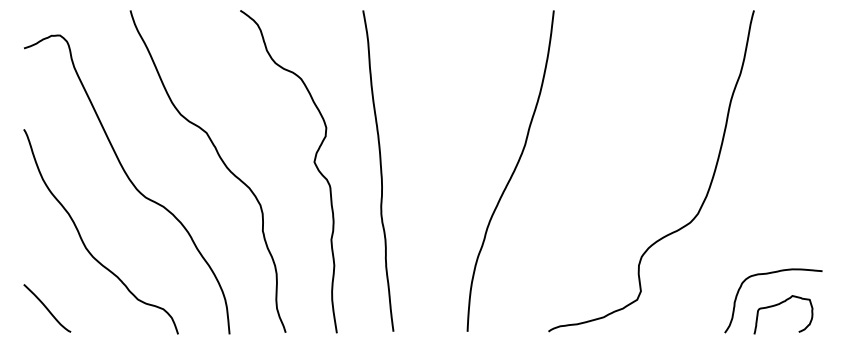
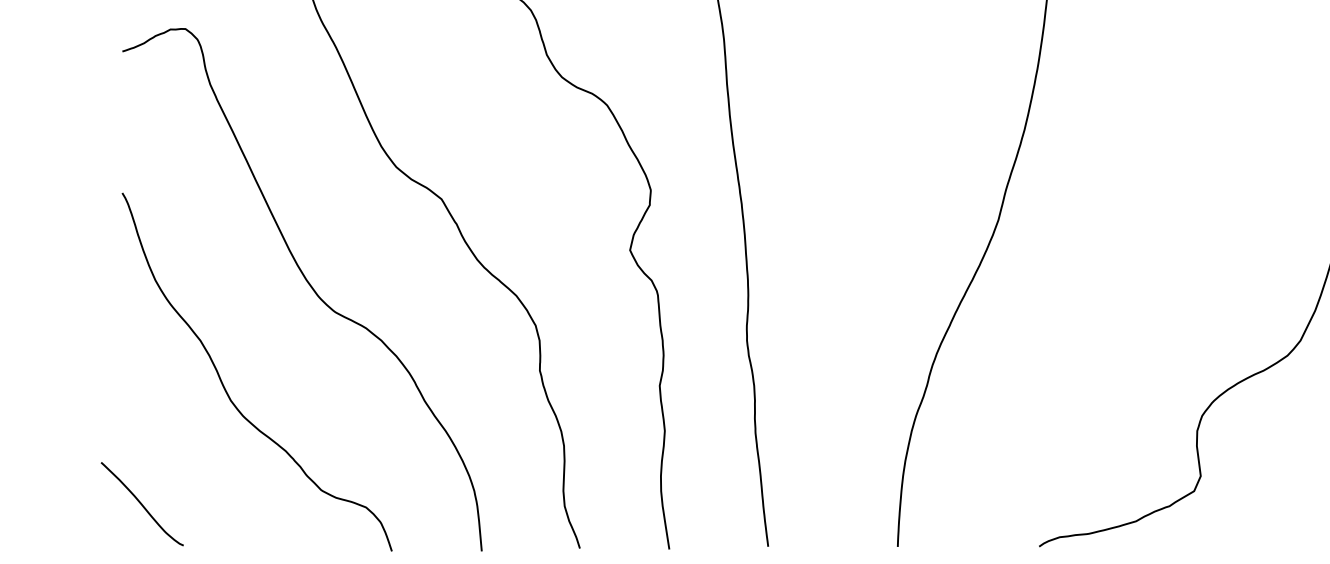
curve: (47, 308) -> (142, 504), moved

